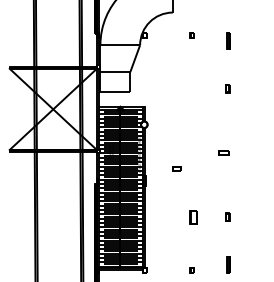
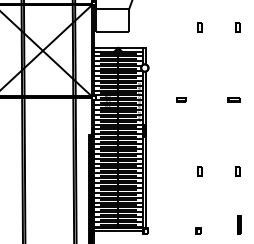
part: (193, 88) -> (199, 27), added
part: (176, 168) -> (180, 99), moved
part: (193, 216) -> (199, 170), size x0.62

